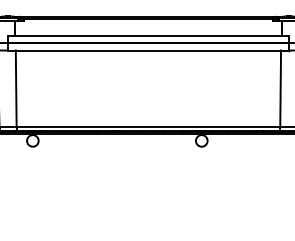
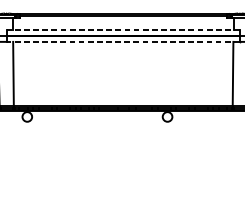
line: (147, 36) -> (122, 30), solid -> dashed
line: (147, 50) -> (122, 41), solid -> dashed

